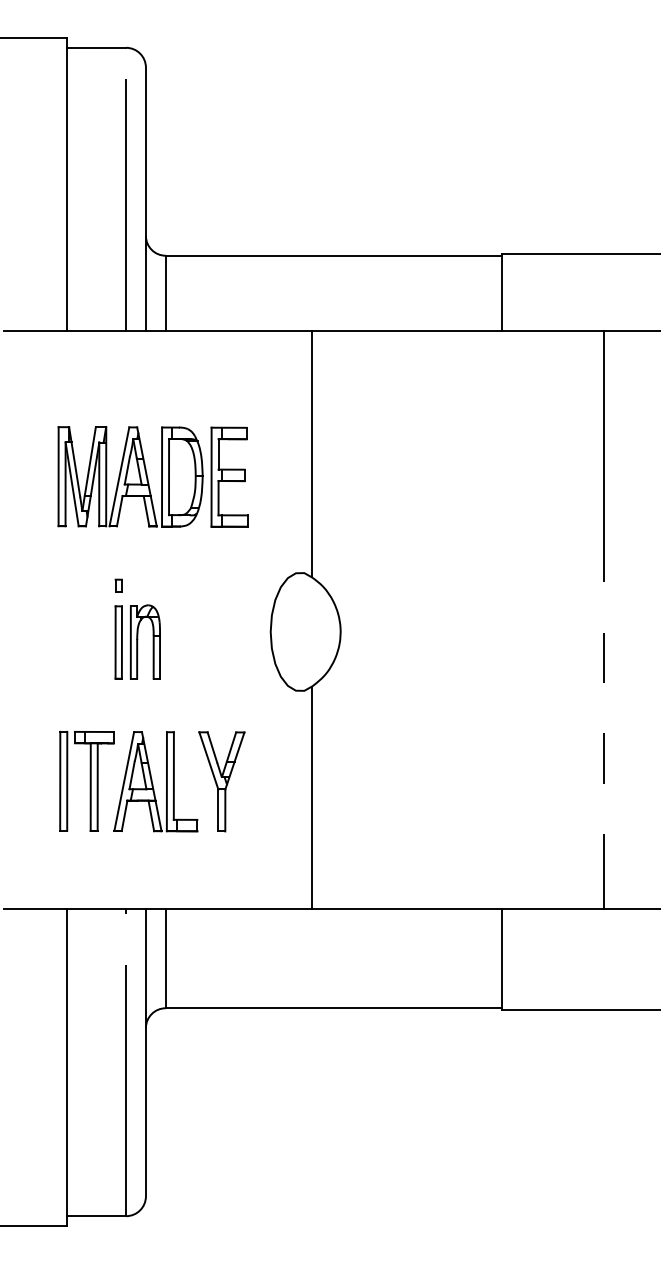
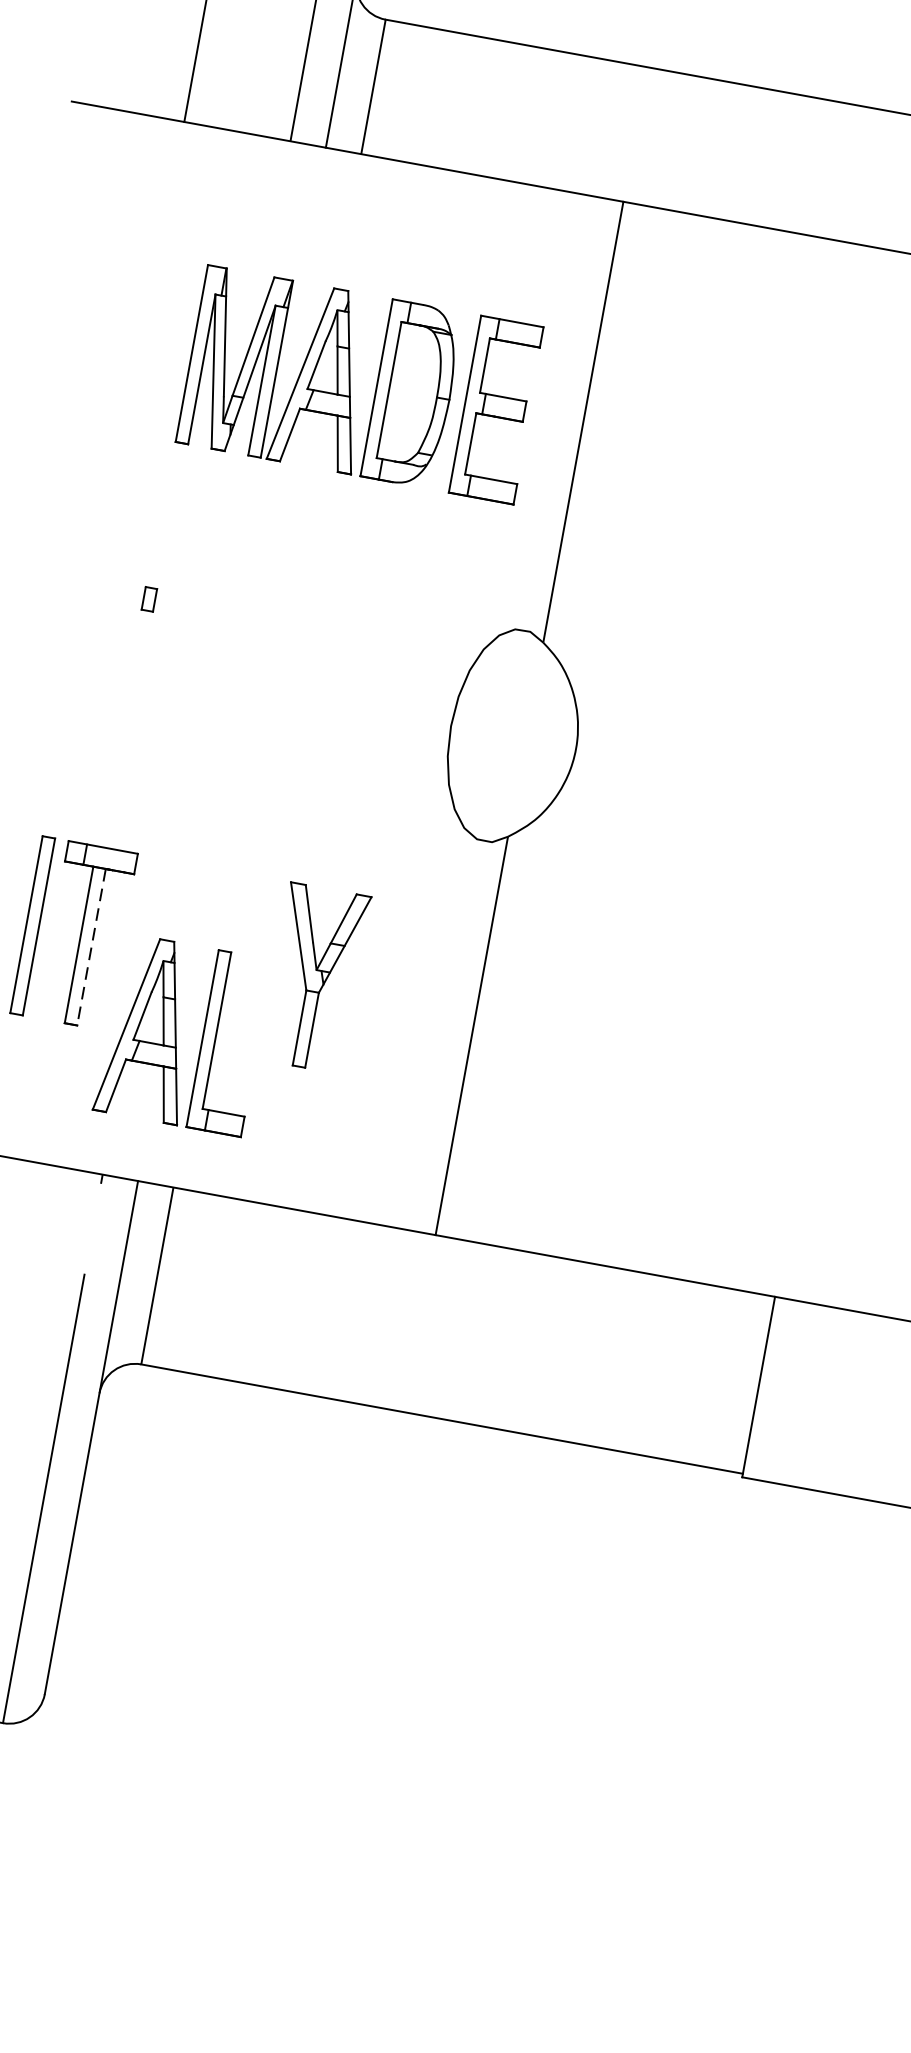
part: (152, 476) -> (359, 383), moved
part: (118, 585) -> (149, 598), moved
part: (137, 641) -> (209, 699), removed
part: (155, 781) -> (182, 1034), moved
line: (97, 787) -> (91, 947), solid -> dashed

